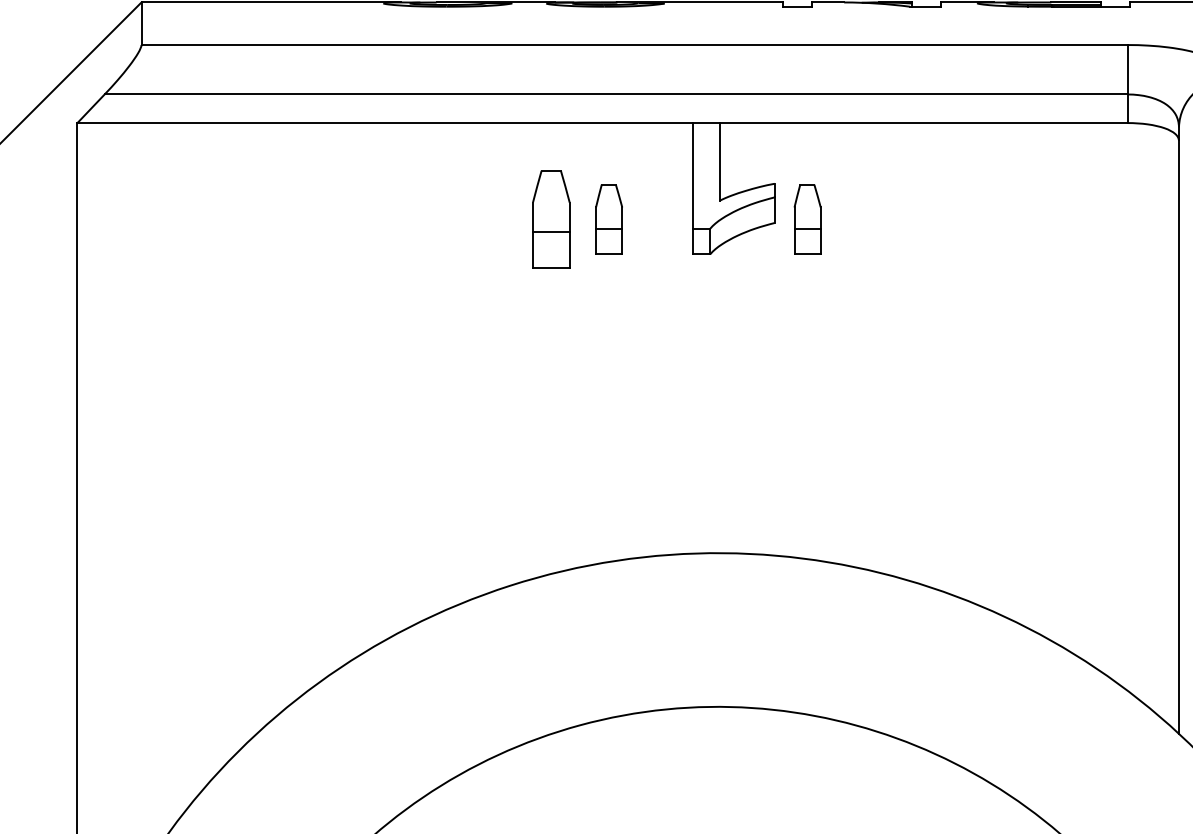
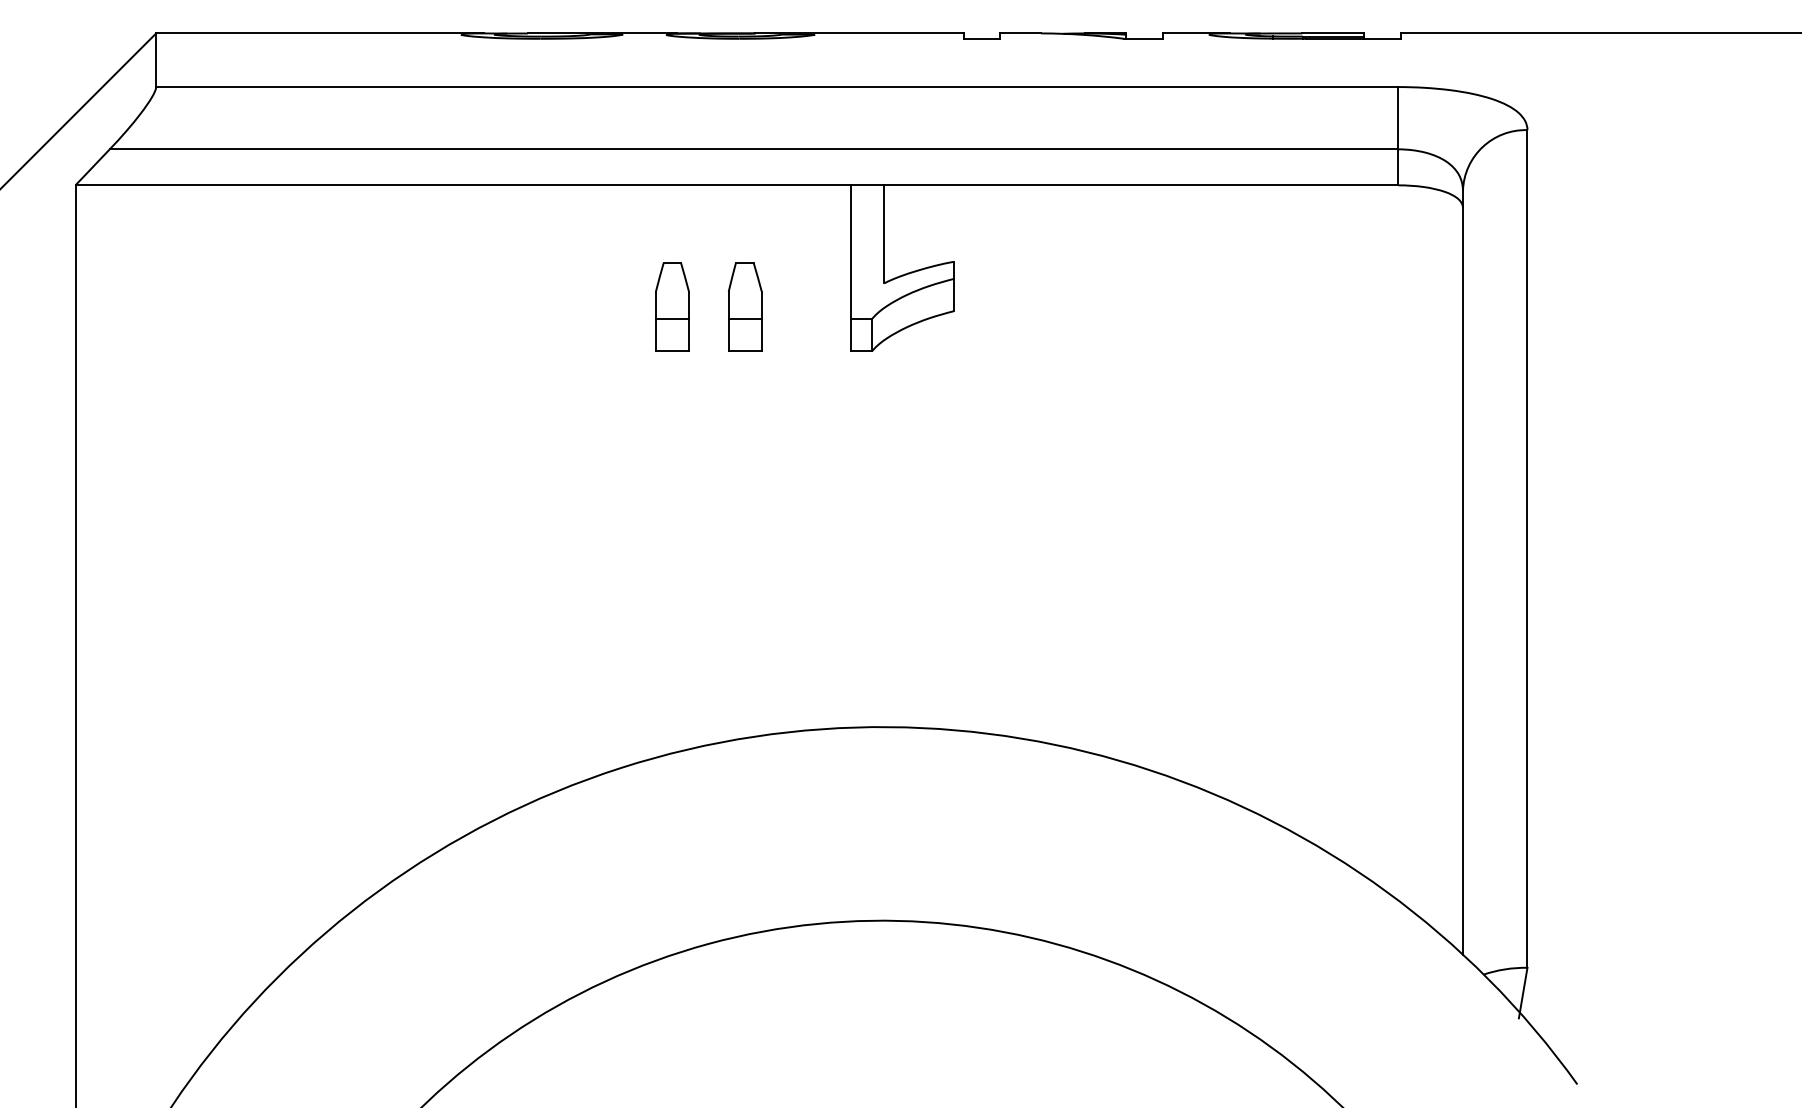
part: (551, 219) -> (672, 306), size x0.71
part: (807, 219) -> (995, 306), removed

